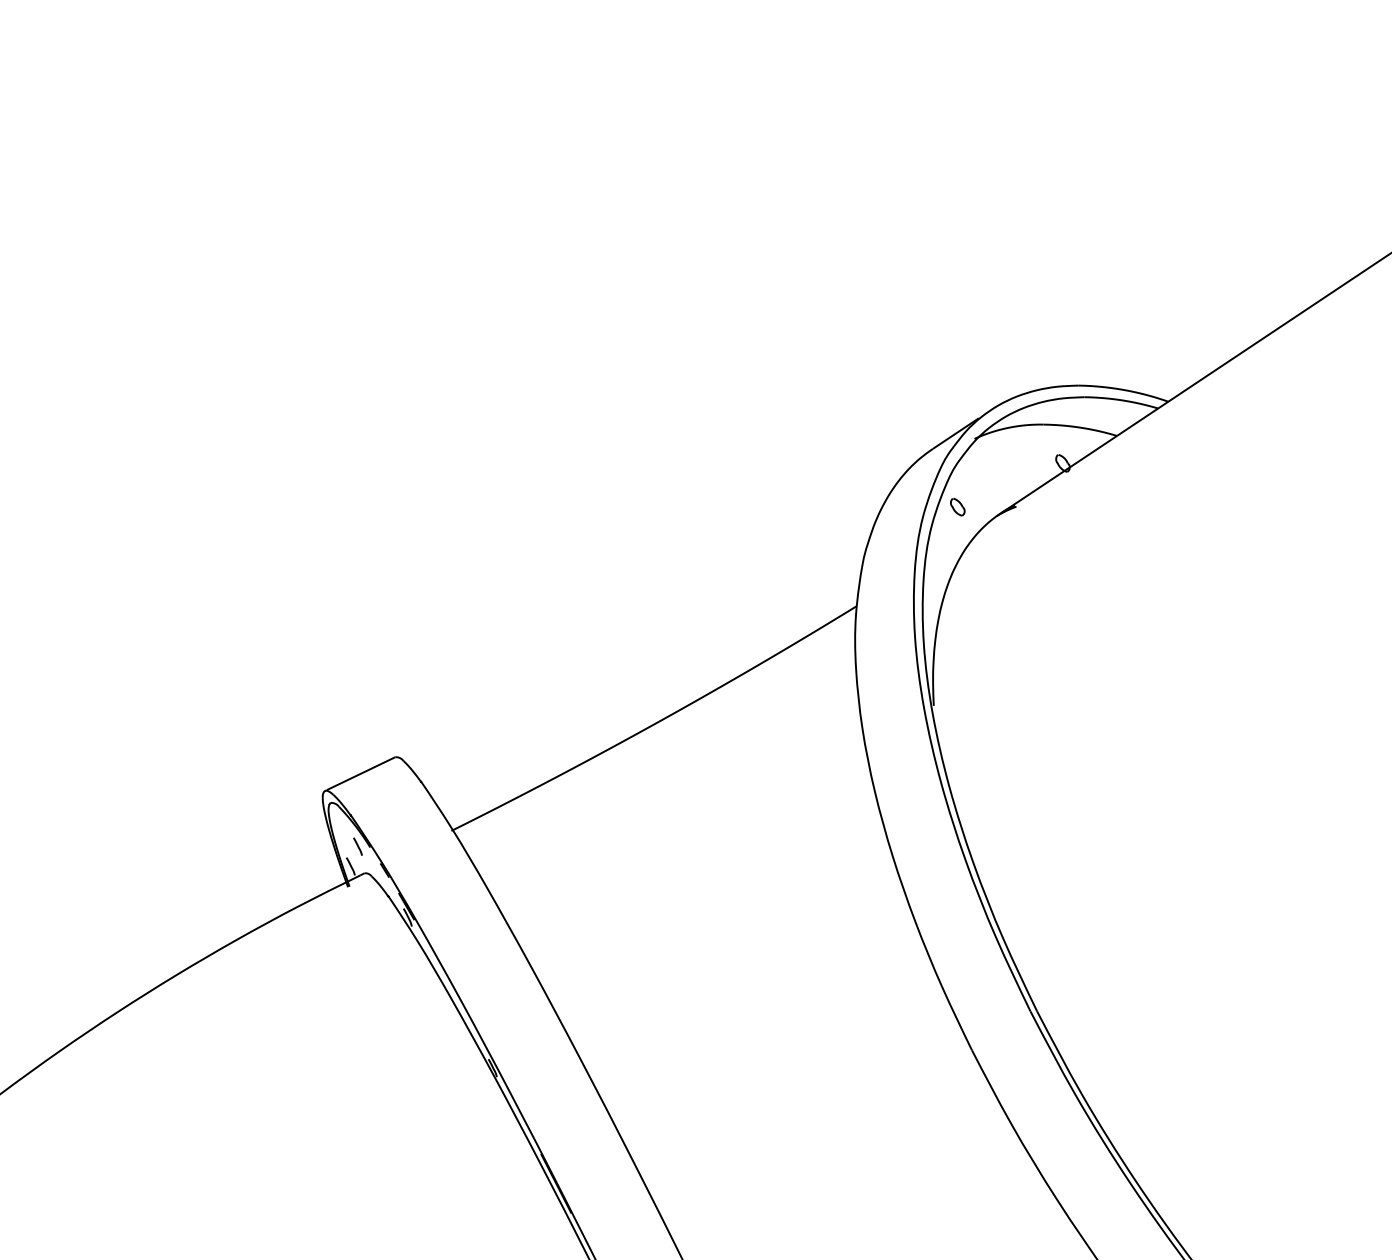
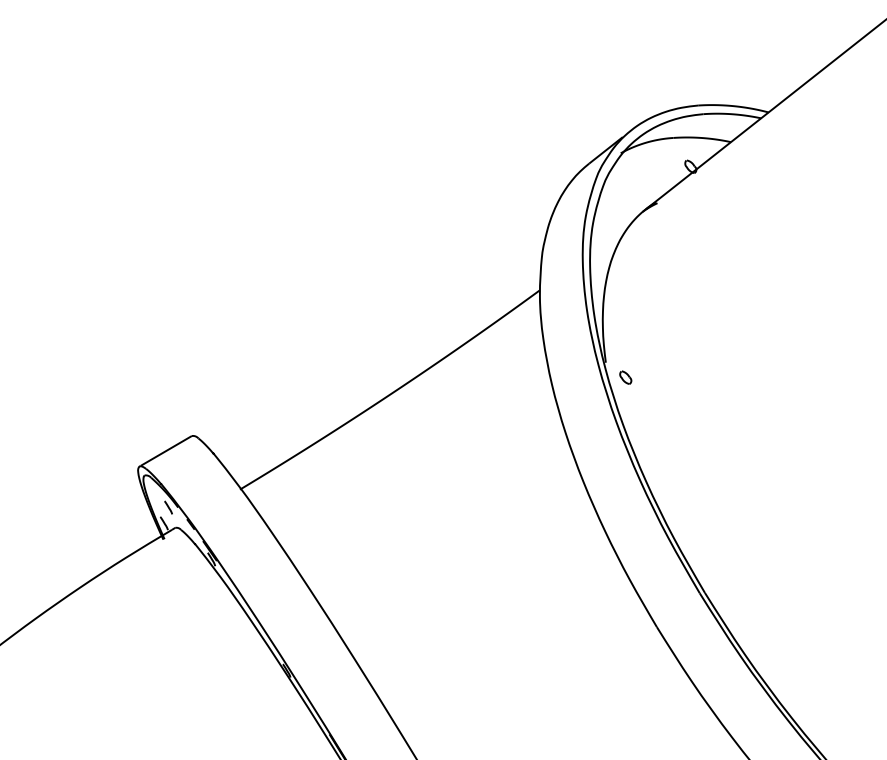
part: (957, 506) -> (625, 377), moved

